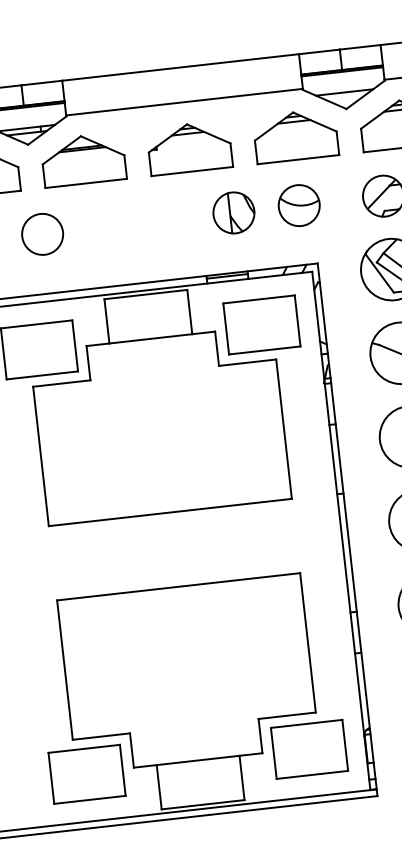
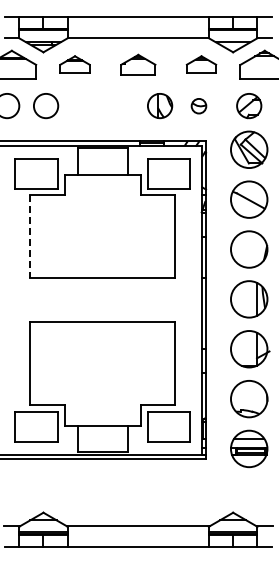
part: (295, 135) -> (201, 64), size x0.6
part: (189, 147) -> (138, 64), size x0.7
part: (82, 159) -> (74, 64), size x0.6
part: (298, 206) -> (198, 106), size x0.6
line: (41, 456) -> (30, 236), solid -> dashed

